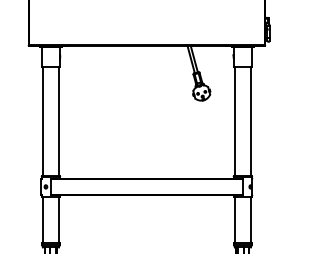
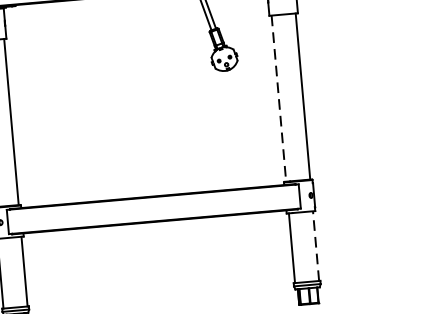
line: (234, 121) -> (278, 98), solid -> dashed
line: (250, 220) -> (315, 246), solid -> dashed

